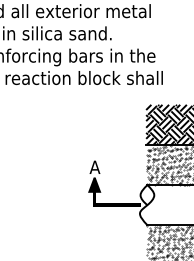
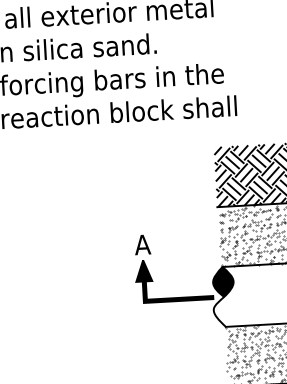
fill: (148, 195) -> (224, 282), added

